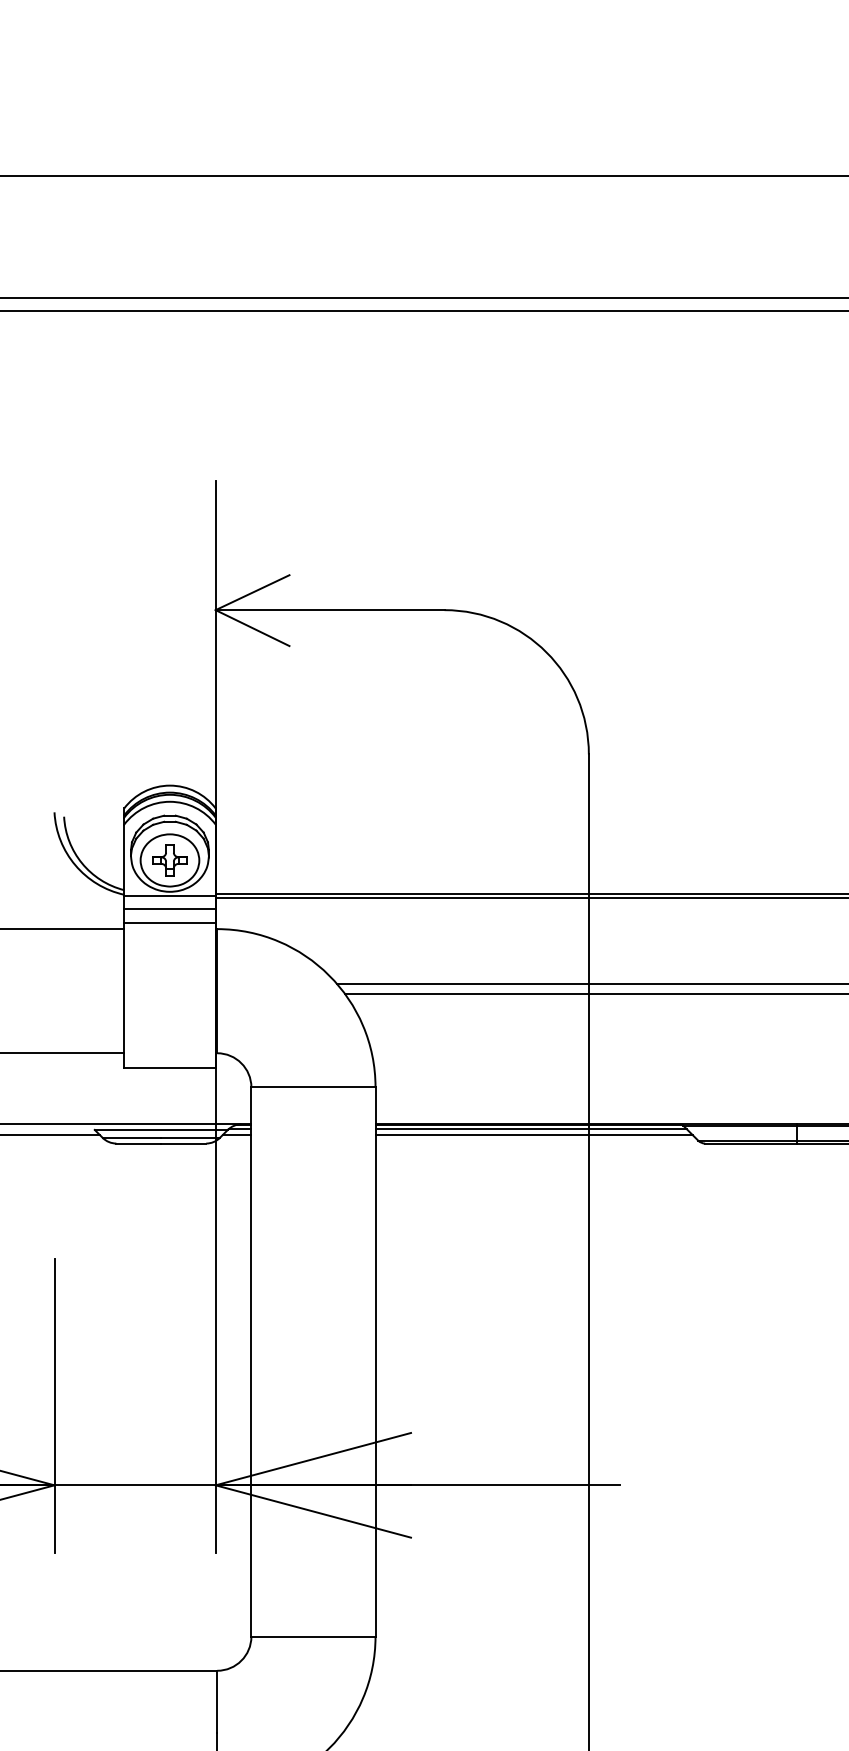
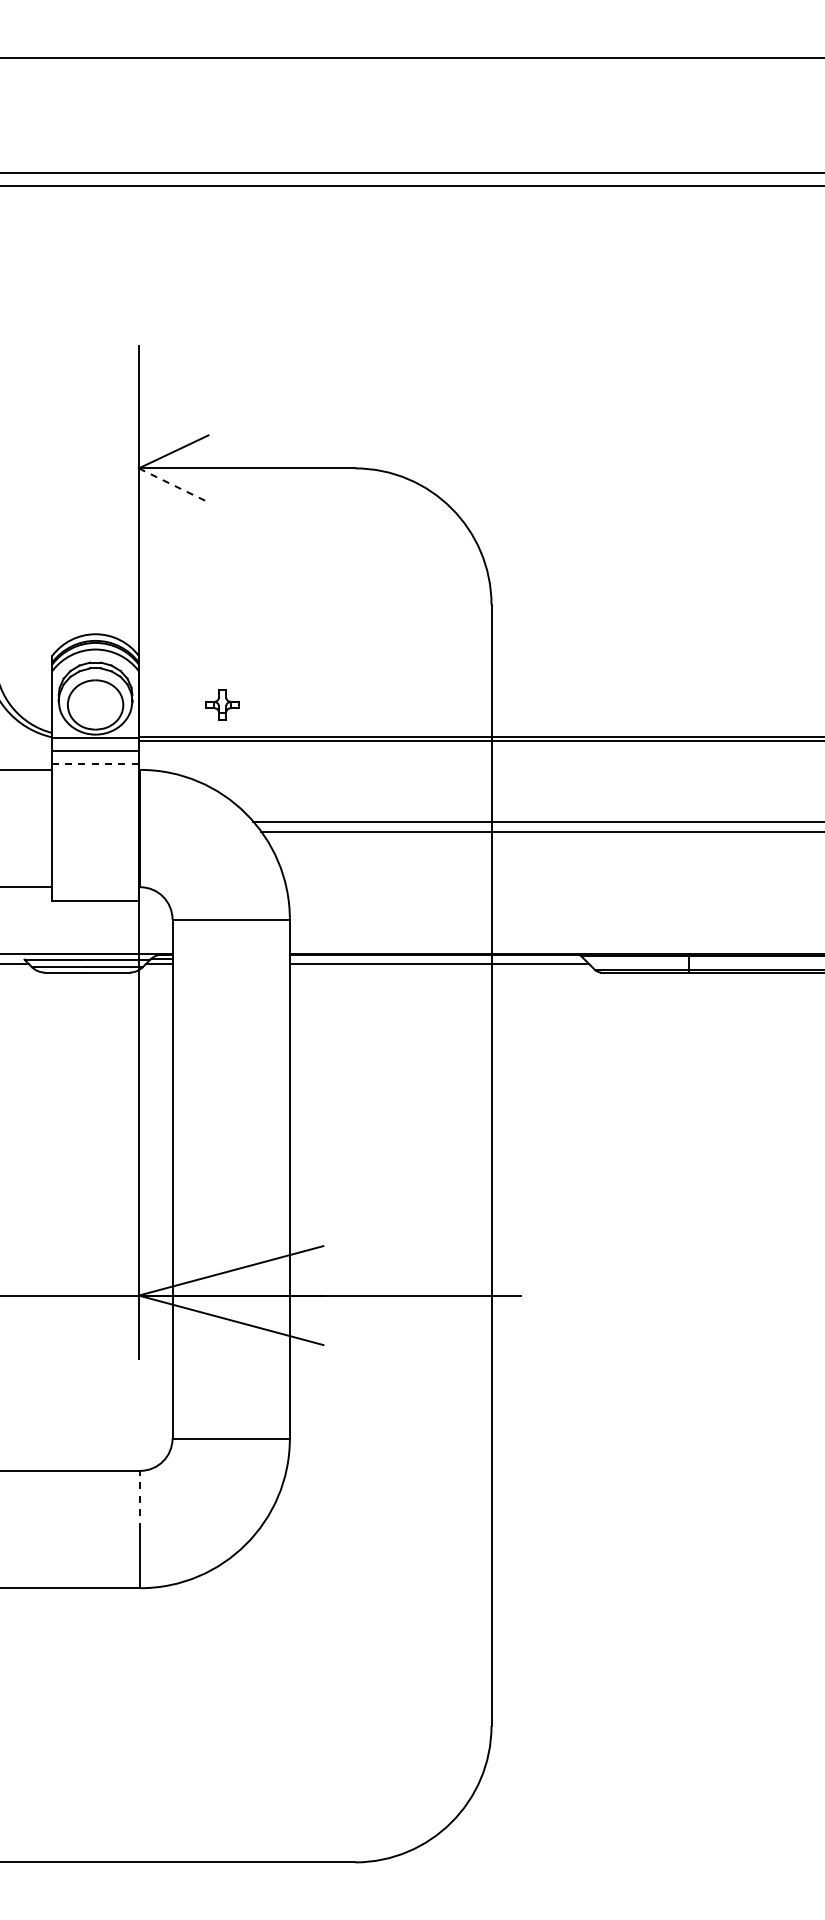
line: (252, 628) -> (173, 485), solid -> dashed
part: (169, 859) -> (222, 704), moved
line: (169, 923) -> (95, 764), solid -> dashed
line: (530, 1128) -> (436, 958), removed
line: (217, 1701) -> (140, 1499), solid -> dashed

